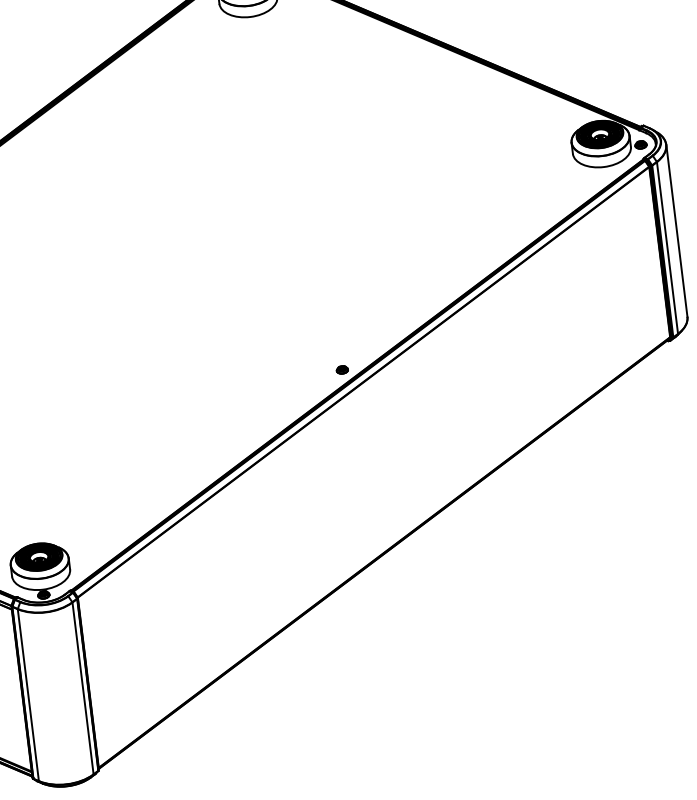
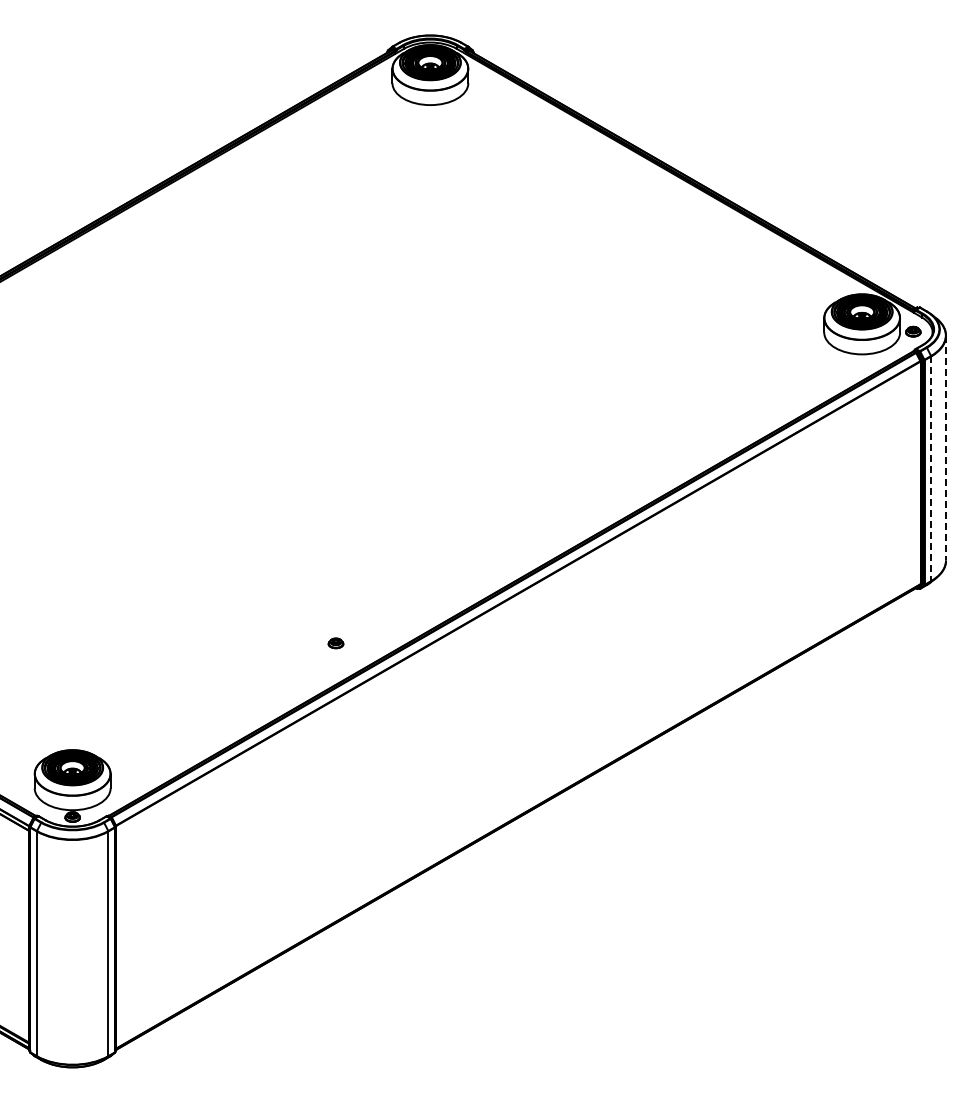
line: (677, 231) -> (946, 448), solid -> dashed
line: (667, 248) -> (931, 469), solid -> dashed
part: (342, 370) -> (335, 643), moved

